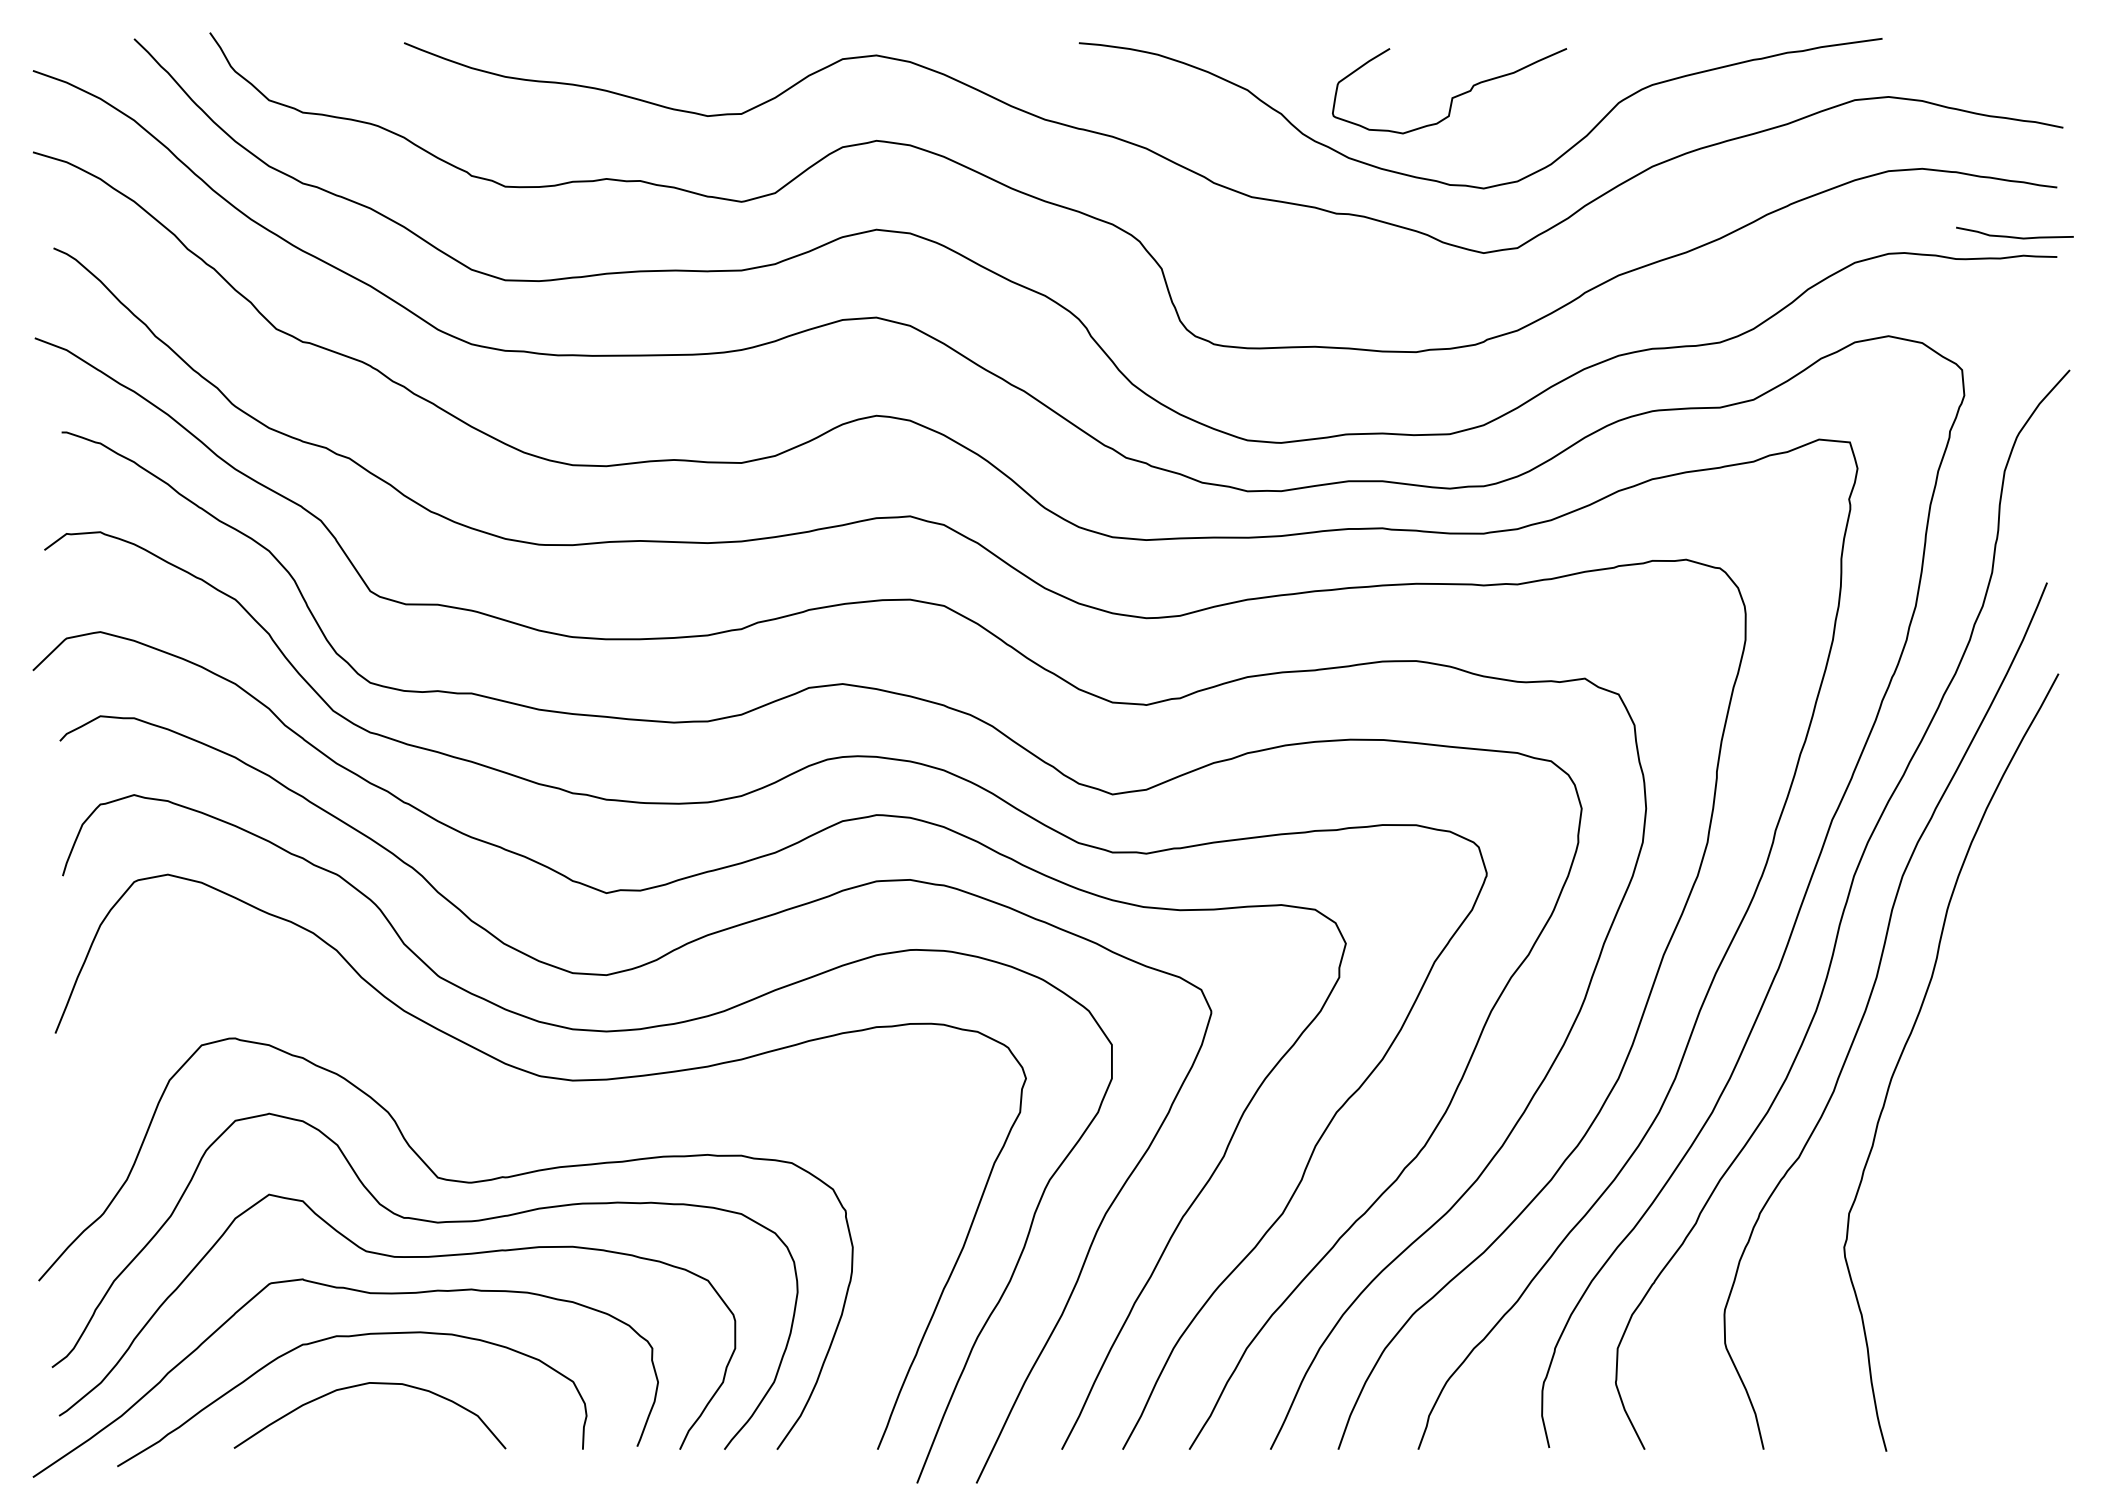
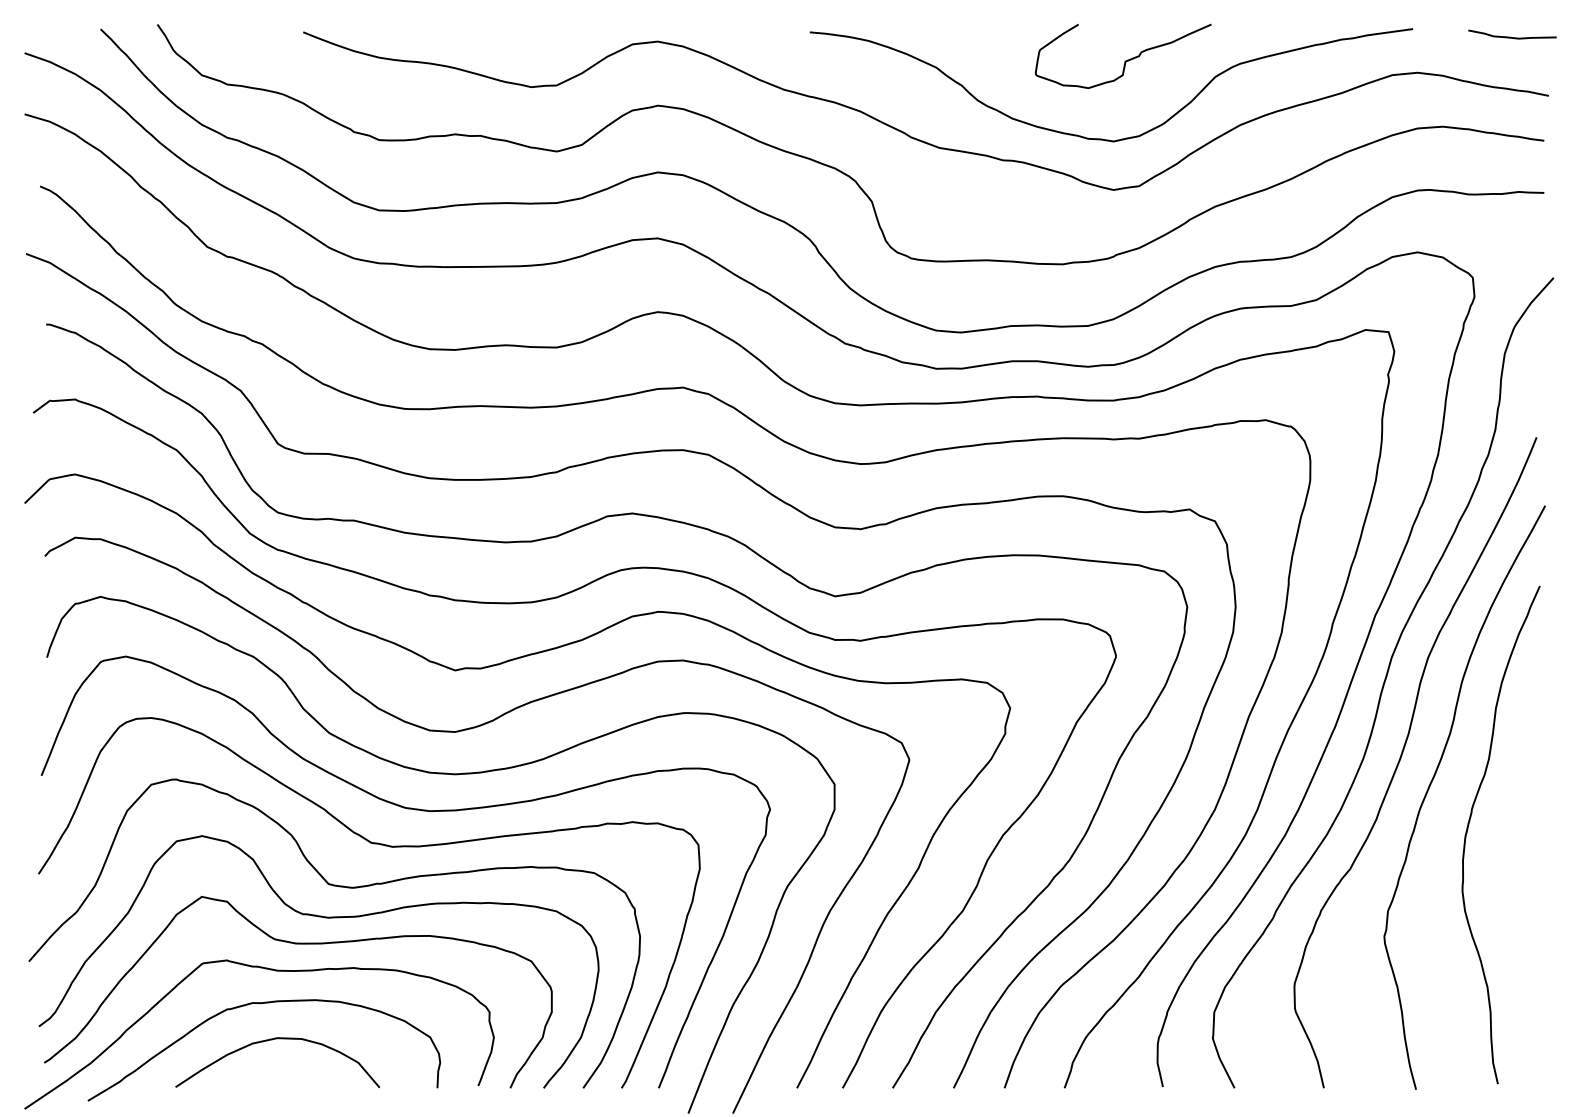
curve: (1451, 97) -> (1124, 61), moved
curve: (2014, 236) -> (1512, 37), moved
curve: (1956, 1102) -> (1468, 827), added
curve: (505, 1125) -> (379, 844), added

